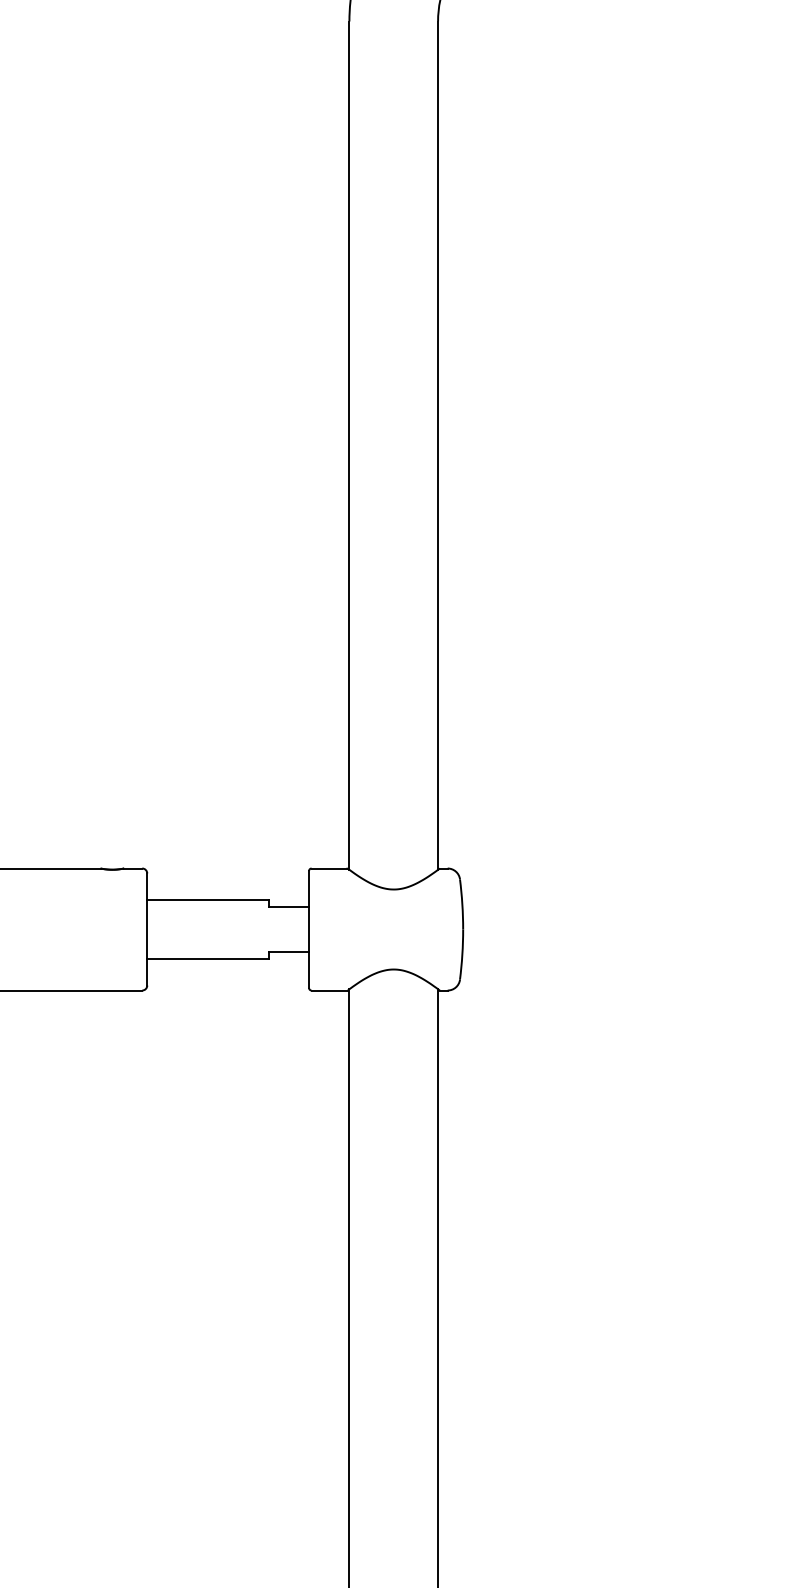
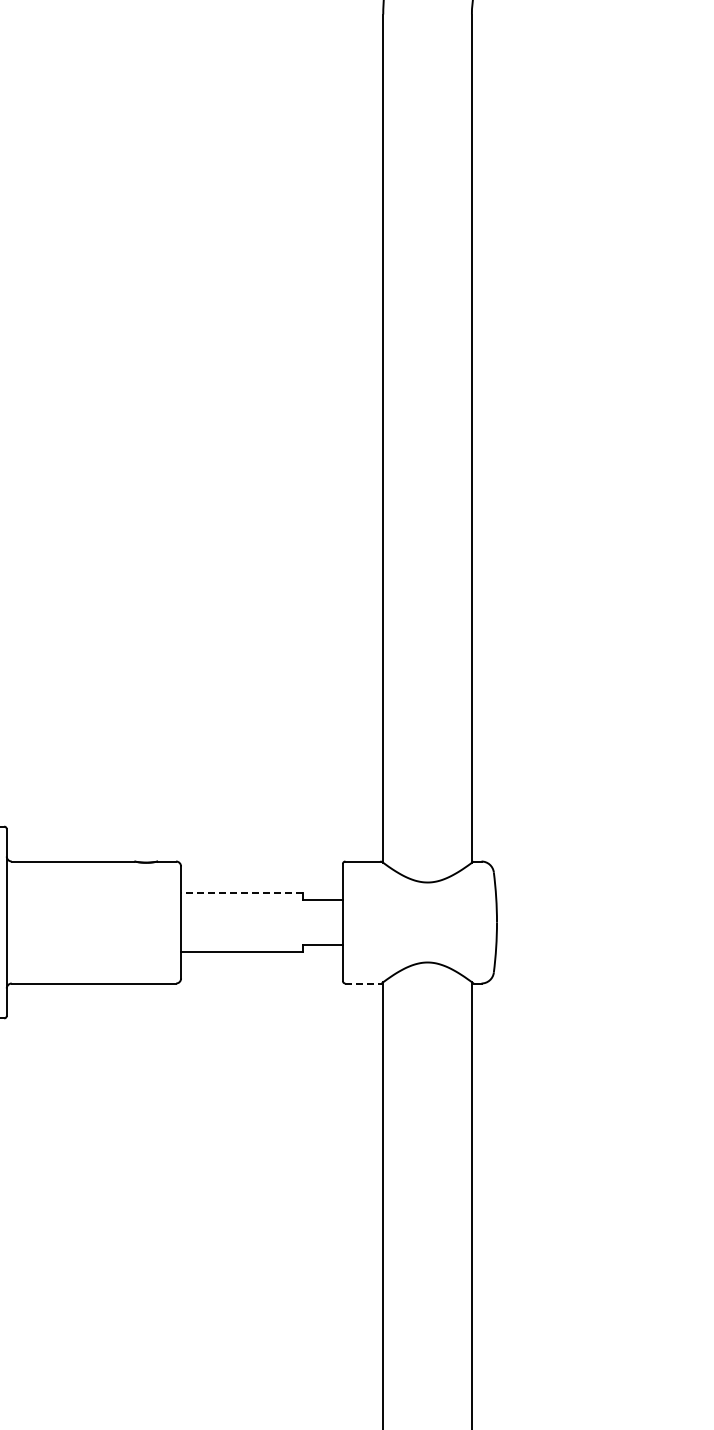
line: (208, 899) -> (242, 892), solid -> dashed
line: (330, 990) -> (364, 983), solid -> dashed

